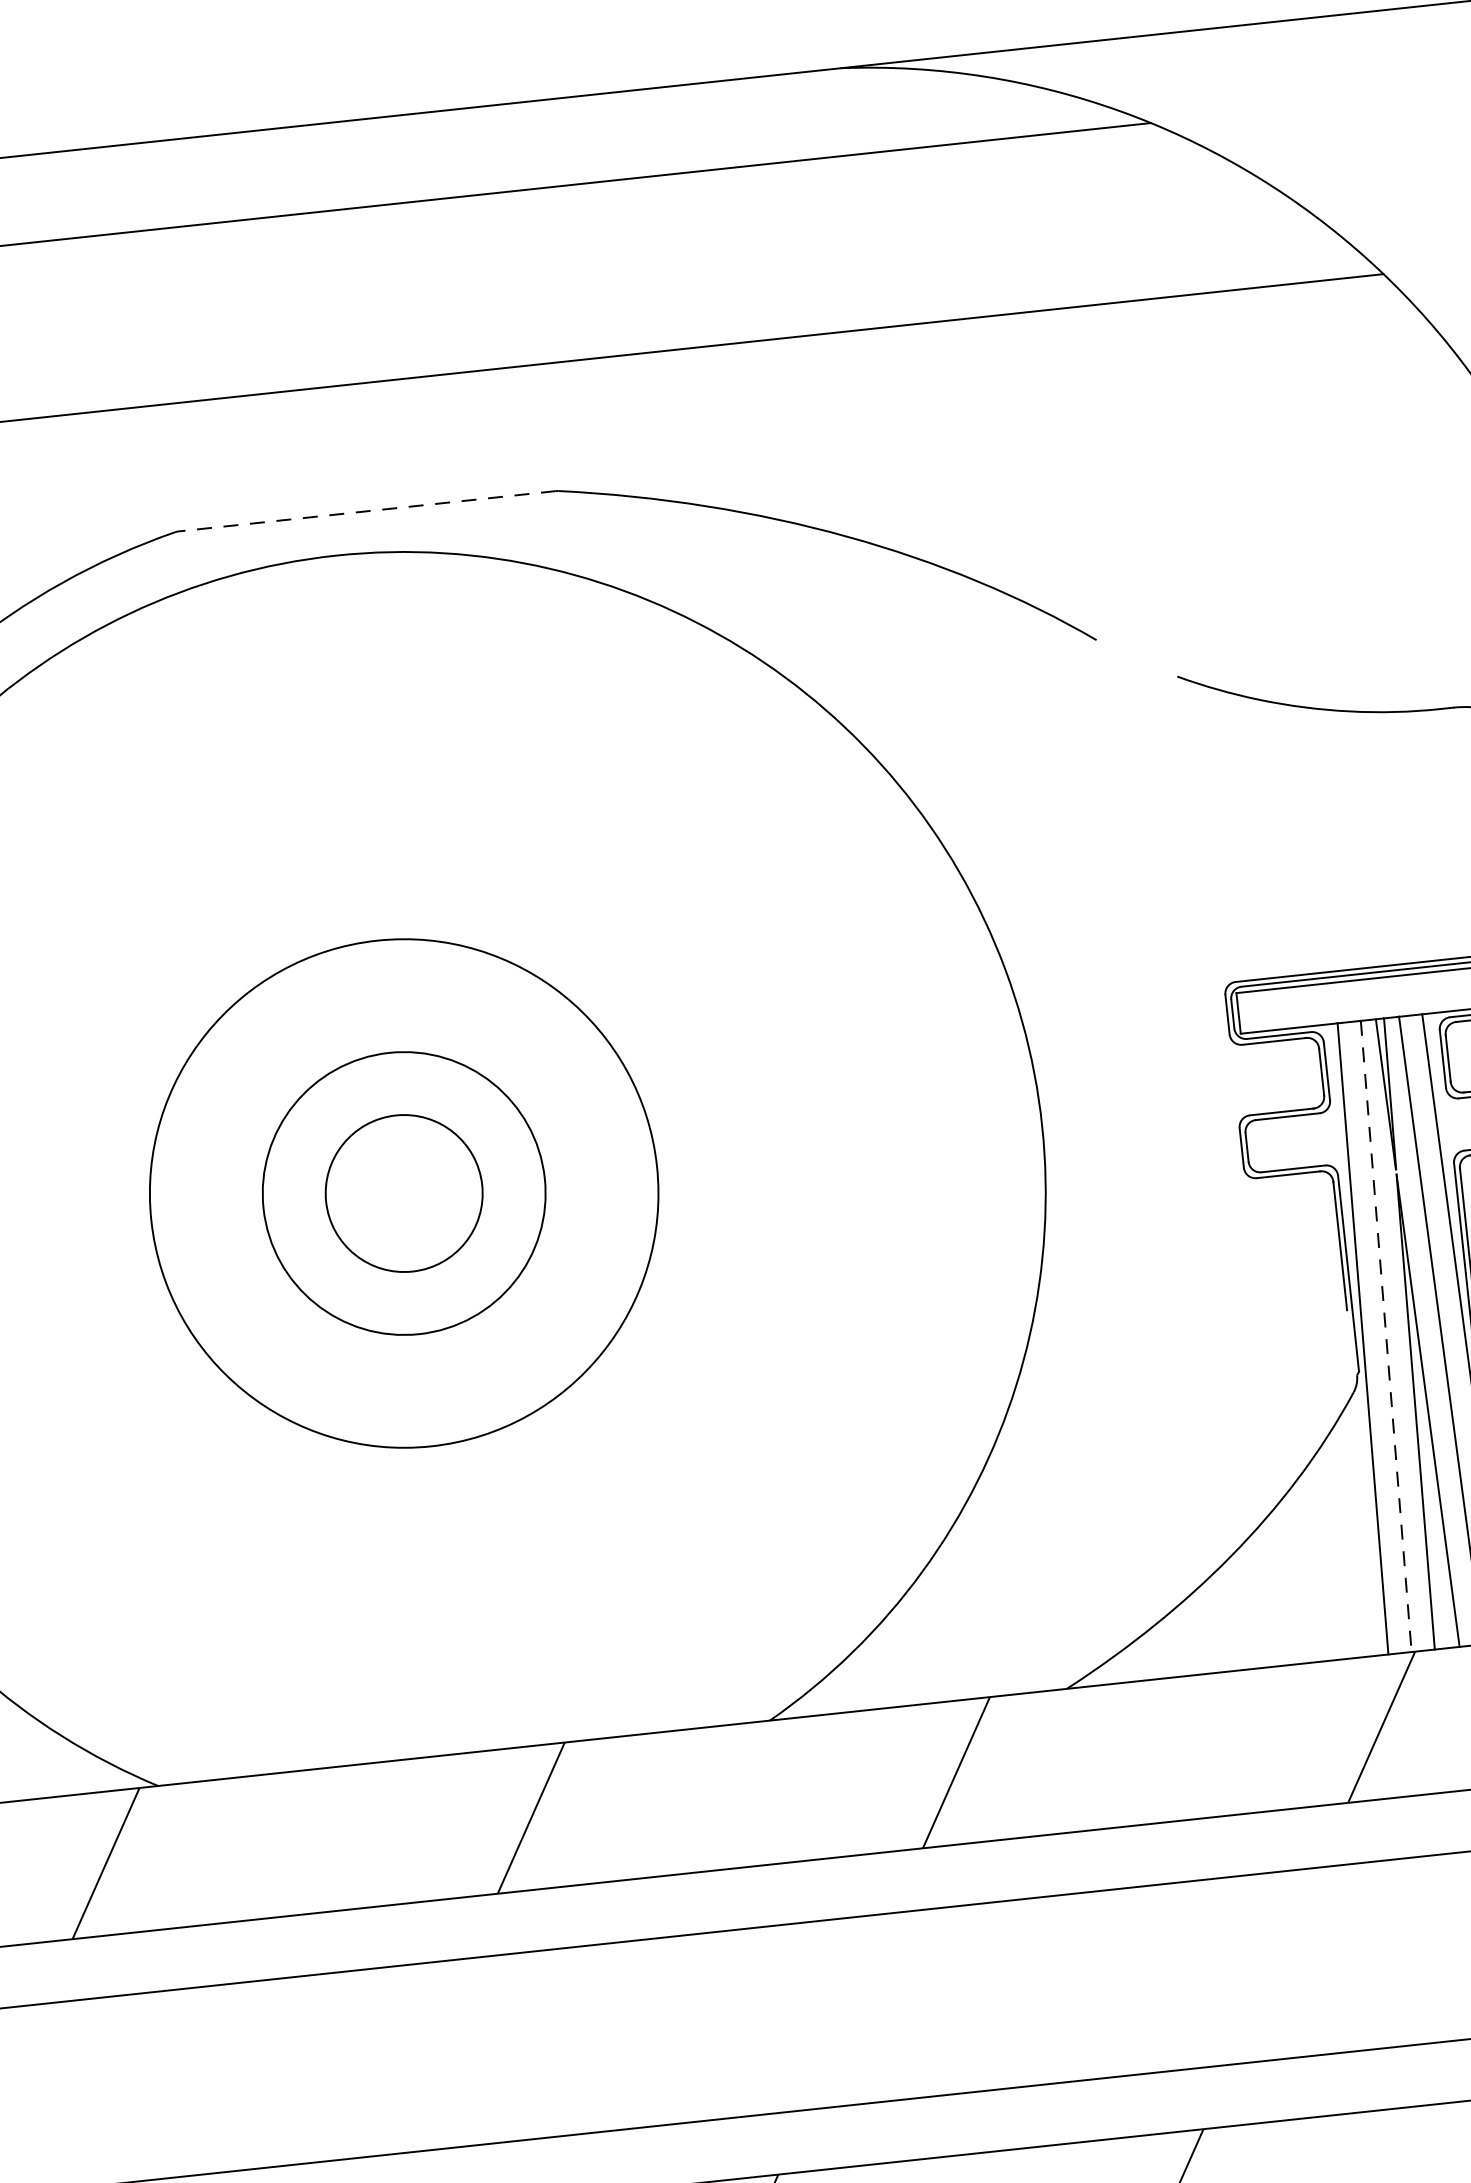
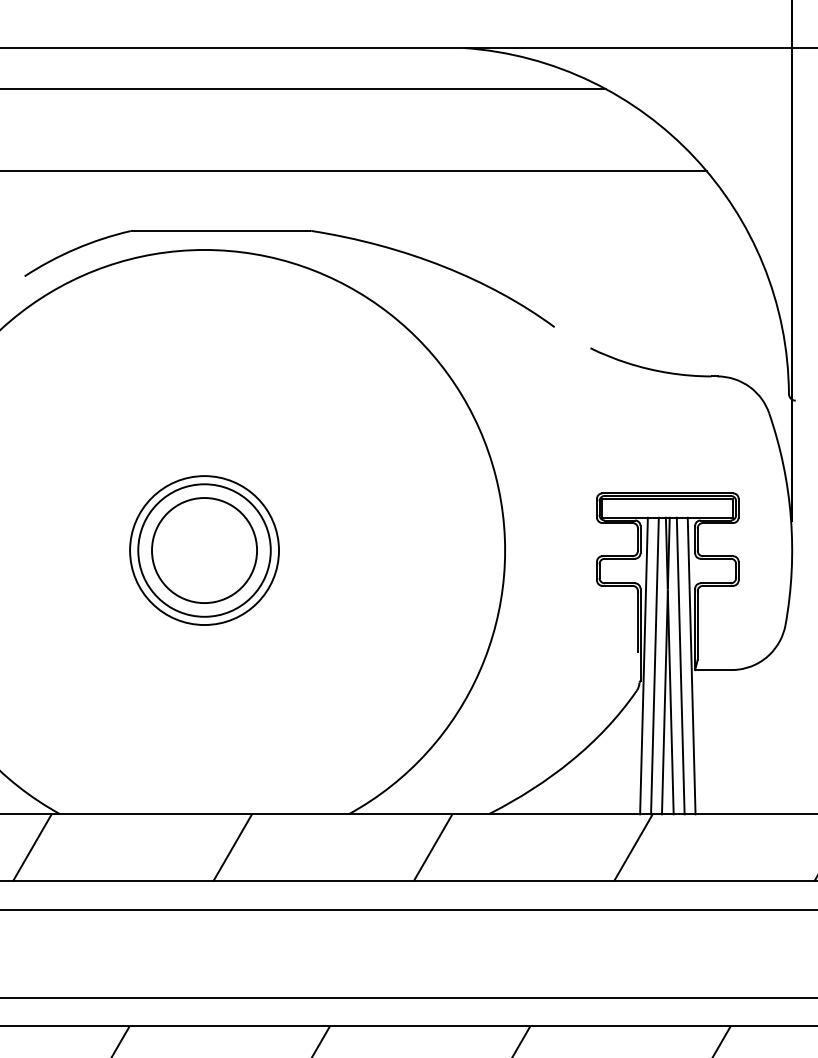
line: (367, 510) -> (221, 230), dashed -> solid
circle: (404, 1193) -> (204, 550), size x0.62
circle: (404, 1193) -> (204, 550), size x1.43
line: (1385, 1337) -> (654, 666), dashed -> solid

